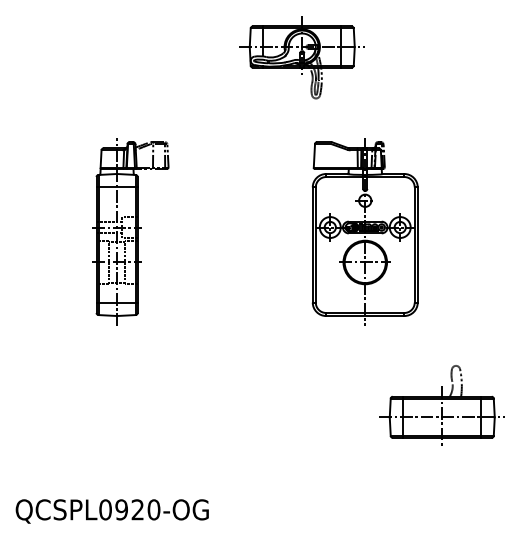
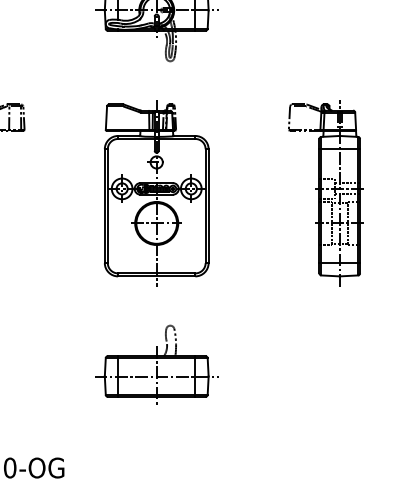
part: (364, 231) -> (155, 192), moved
part: (473, 231) -> (326, 192), added
part: (441, 405) -> (155, 364), moved

